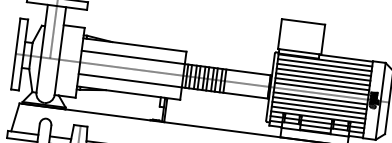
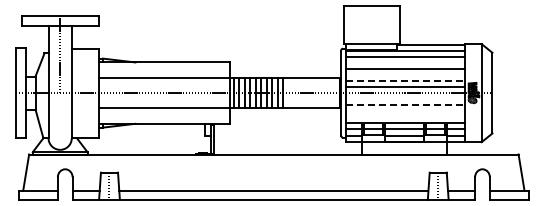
line: (324, 69) -> (405, 62), removed
line: (322, 79) -> (405, 74), removed
line: (322, 84) -> (405, 81), solid -> dashed
line: (320, 98) -> (405, 99), removed
line: (319, 103) -> (405, 105), solid -> dashed
line: (319, 108) -> (405, 111), removed
line: (318, 112) -> (405, 117), removed

